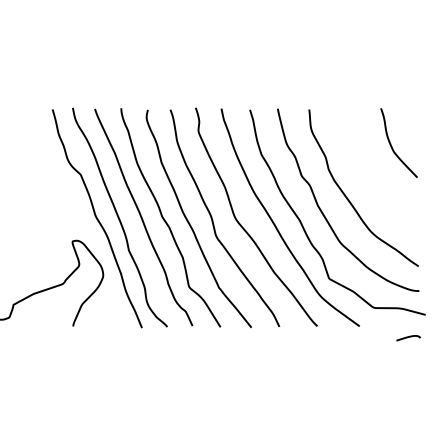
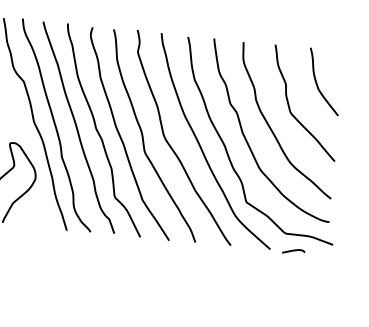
curve: (365, 173) -> (290, 107), added
curve: (408, 337) -> (293, 250), moved

